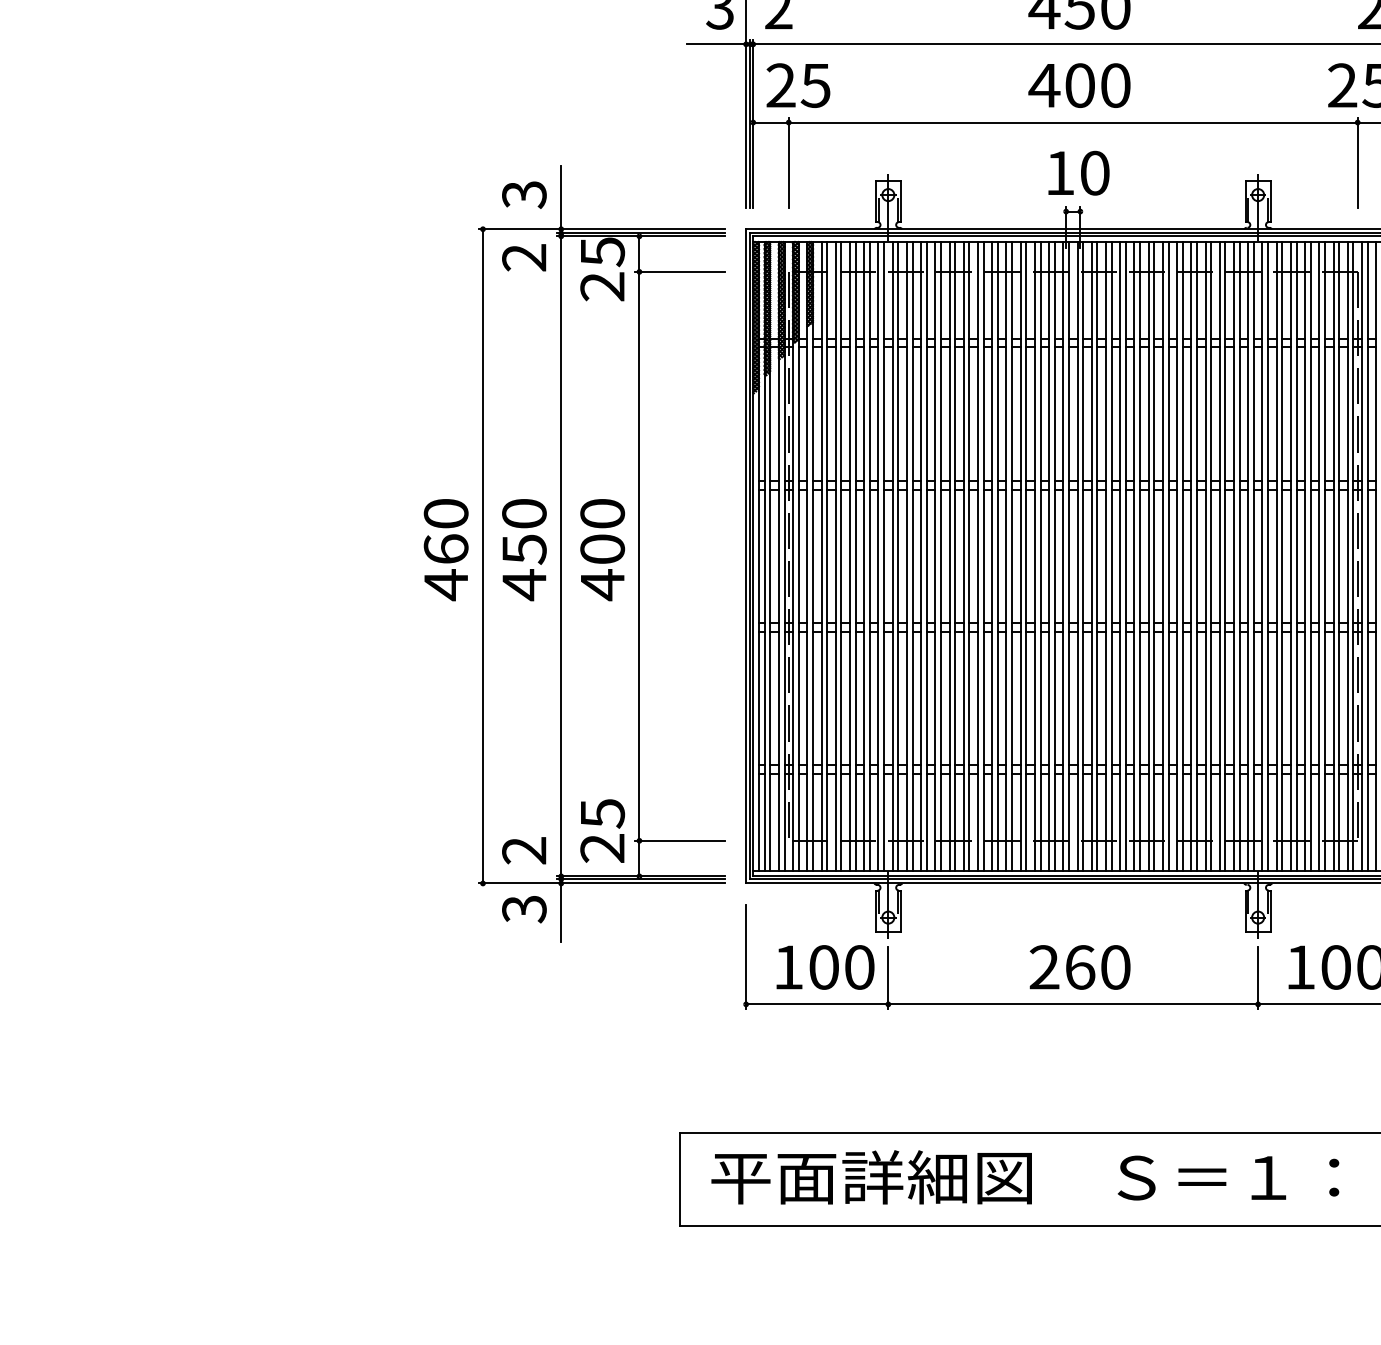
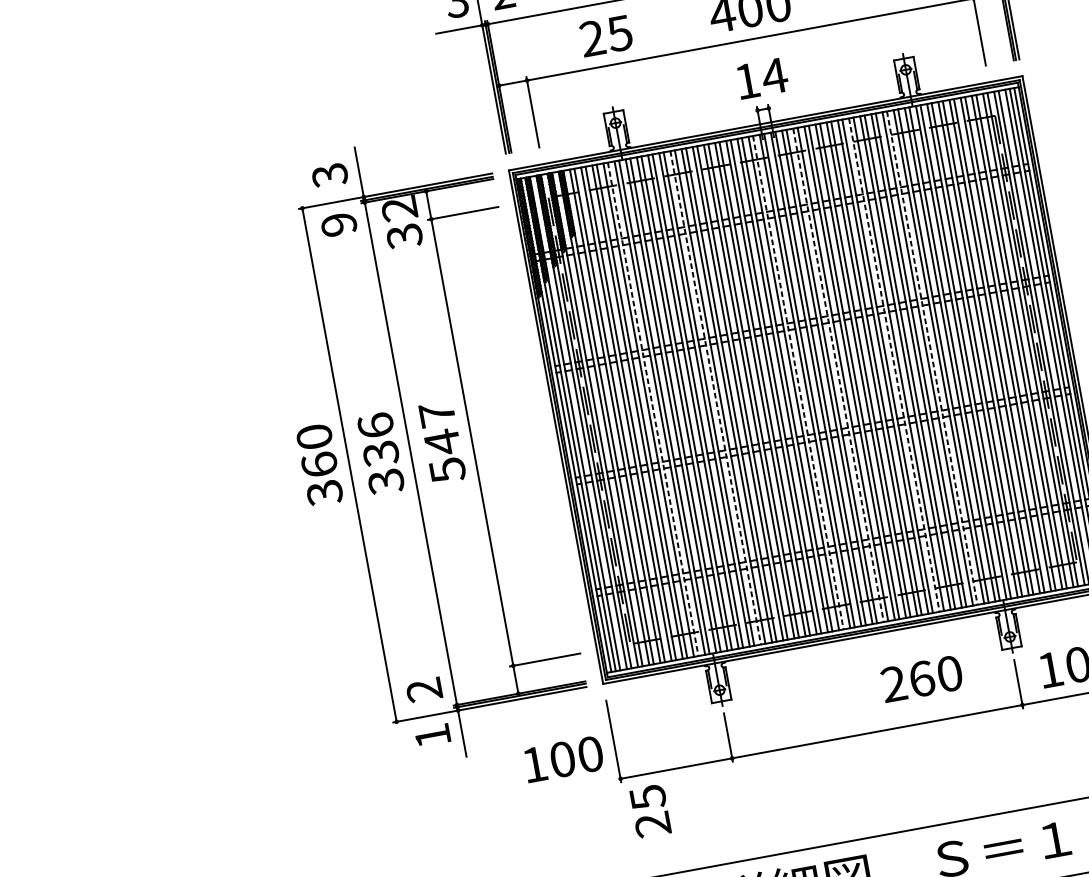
text: (798, 85) -> (606, 35), moved
text: (1094, 172) -> (774, 75), 10 -> 14
text: (524, 257) -> (339, 224), 2 -> 9
text: (602, 269) -> (402, 222), 25 -> 32
text: (524, 549) -> (381, 453), 450 -> 336
text: (602, 550) -> (442, 443), 400 -> 547
line: (869, 556) -> (652, 409), solid -> dashed
line: (949, 556) -> (715, 397), solid -> dashed
line: (1054, 556) -> (798, 382), solid -> dashed
line: (1105, 556) -> (838, 375), solid -> dashed
line: (1177, 556) -> (894, 365), solid -> dashed
line: (1225, 556) -> (932, 358), solid -> dashed
text: (445, 585) -> (324, 493), 460 -> 360
text: (602, 830) -> (650, 810), moved
text: (524, 909) -> (432, 736), 3 -> 1
text: (825, 967) -> (563, 759), moved
text: (1079, 967) -> (921, 679), moved

